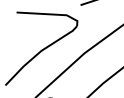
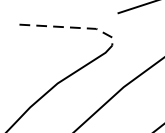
line: (52, 14) -> (74, 27), solid -> dashed

